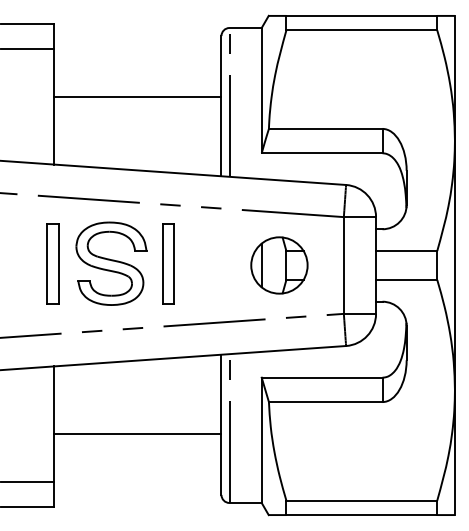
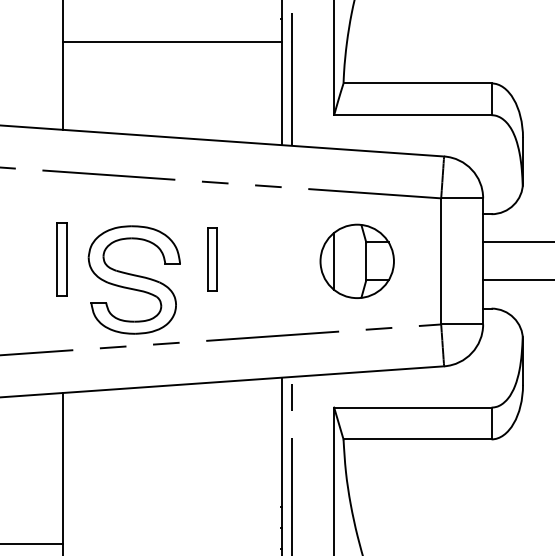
part: (52, 263) -> (61, 258), size x0.7
part: (111, 263) -> (134, 279), moved
part: (168, 263) -> (212, 258), size x0.6
line: (137, 433) -> (172, 480), removed

